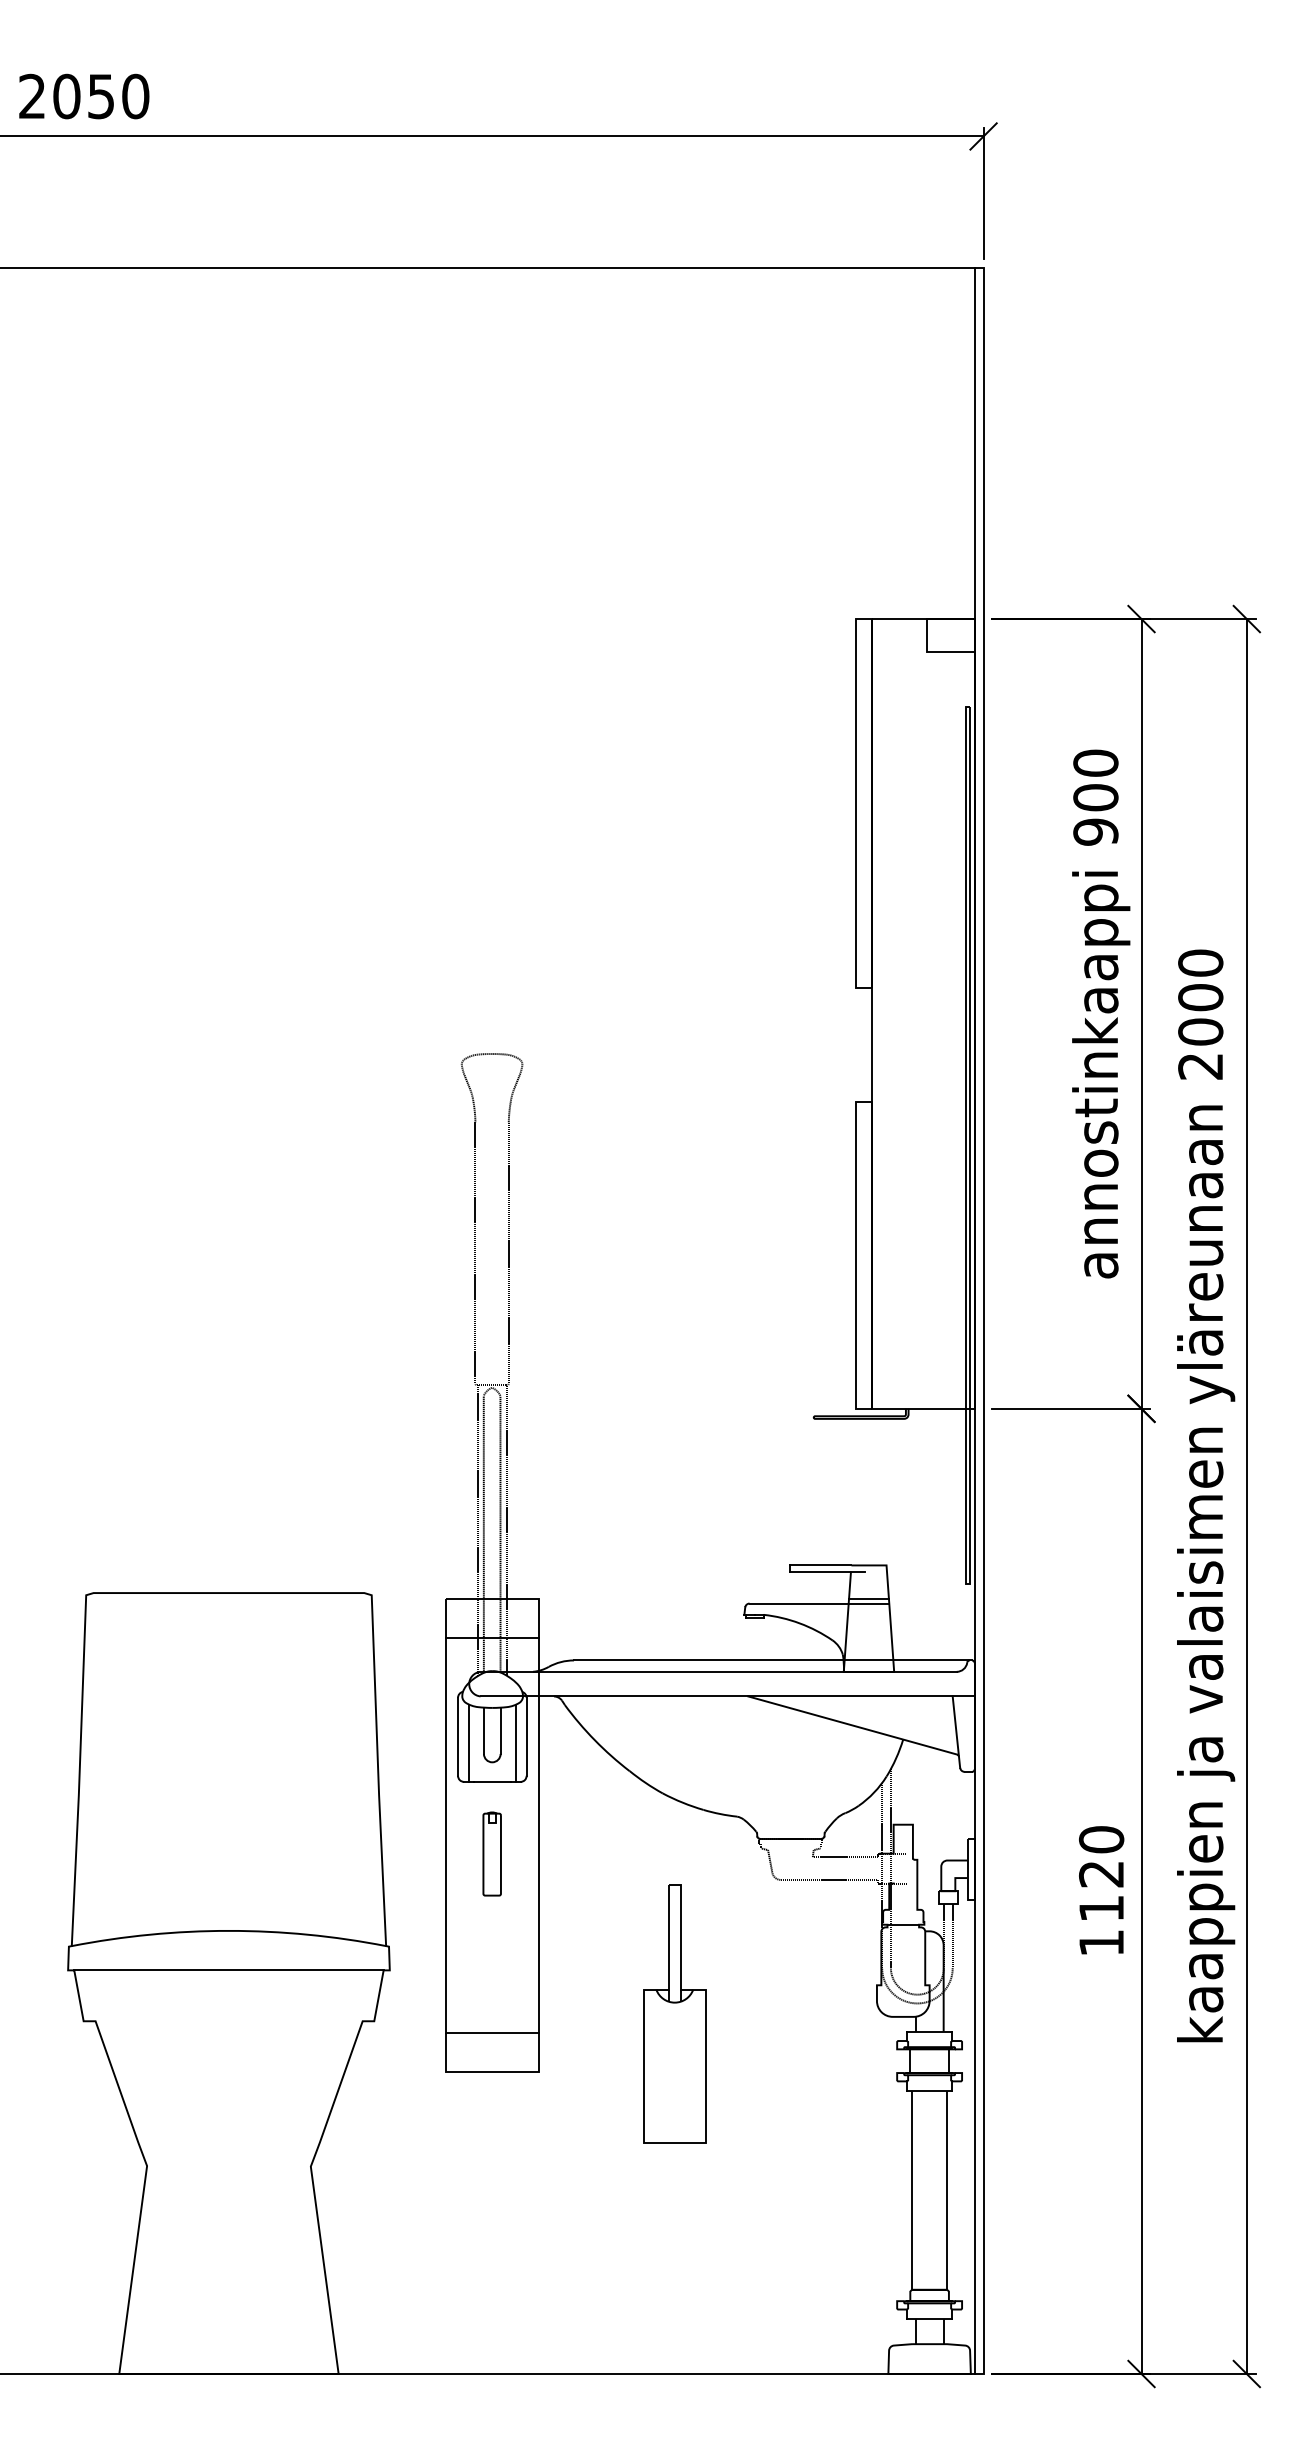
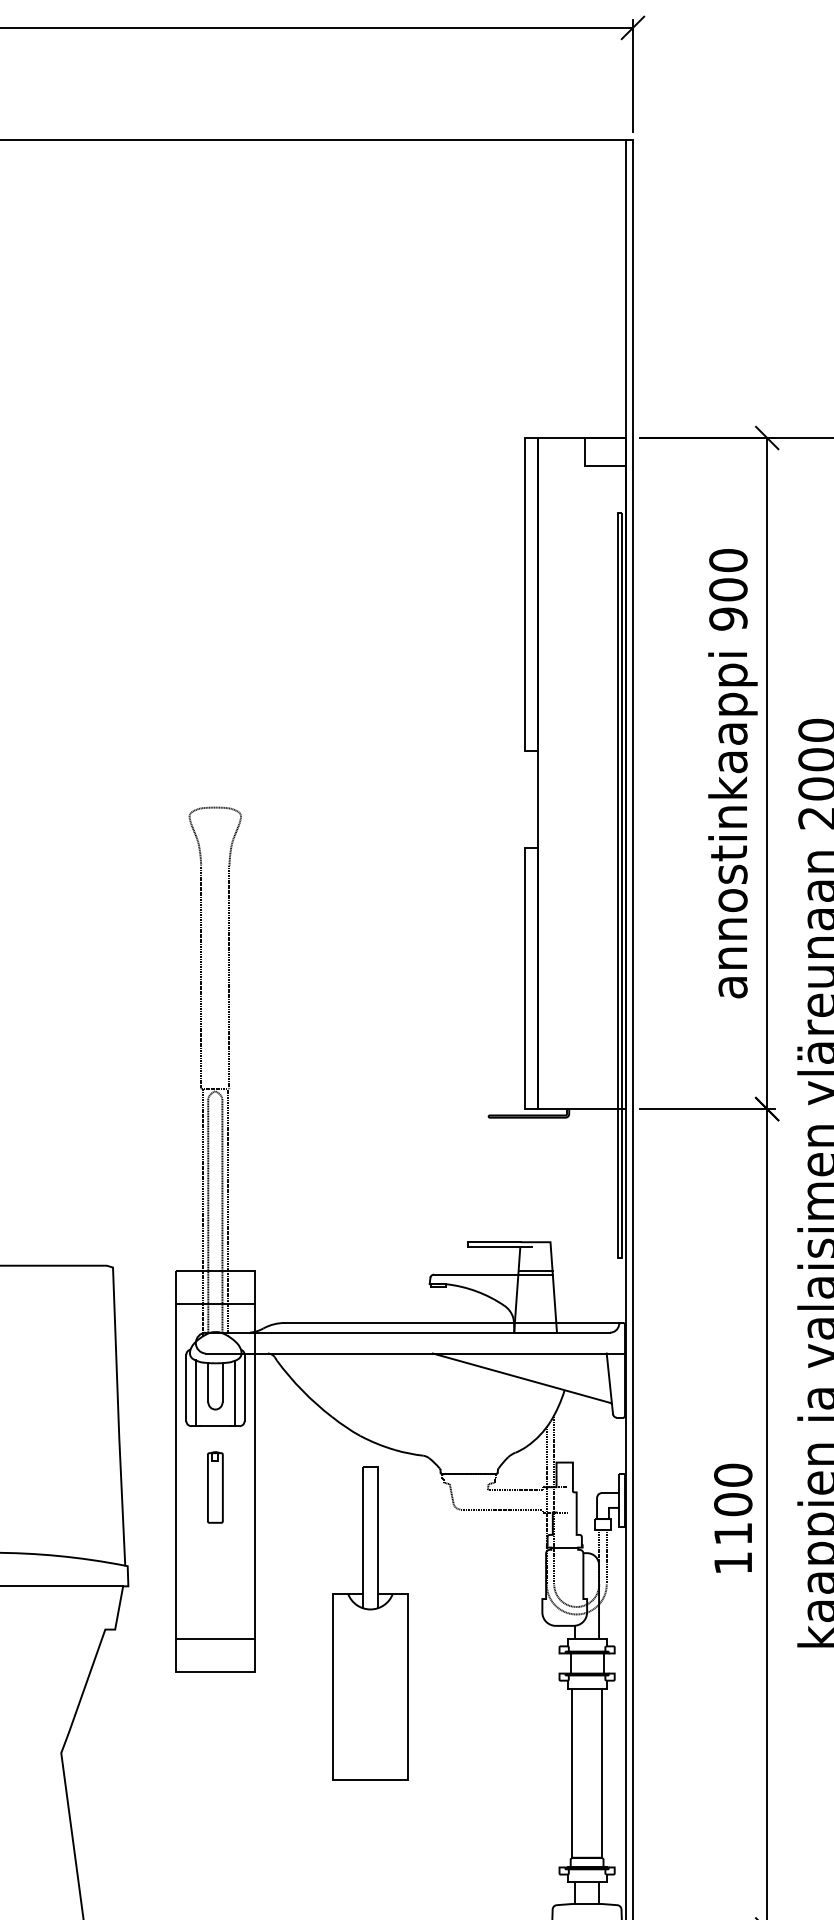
text: (1101, 1873) -> (733, 1504), 1120 -> 1100
part: (674, 2014) -> (370, 1623), size x1.43

